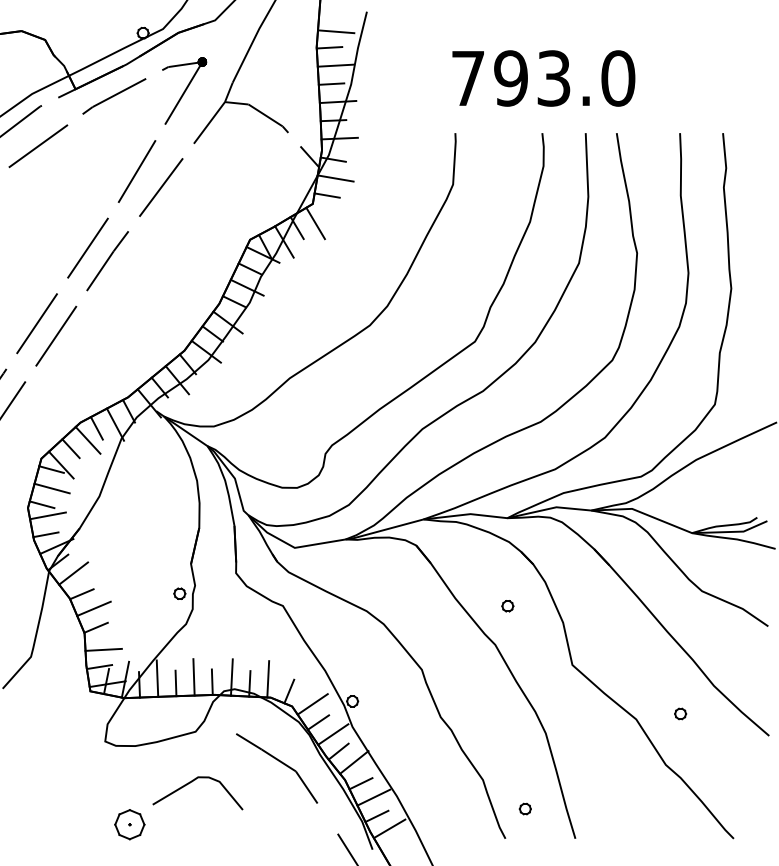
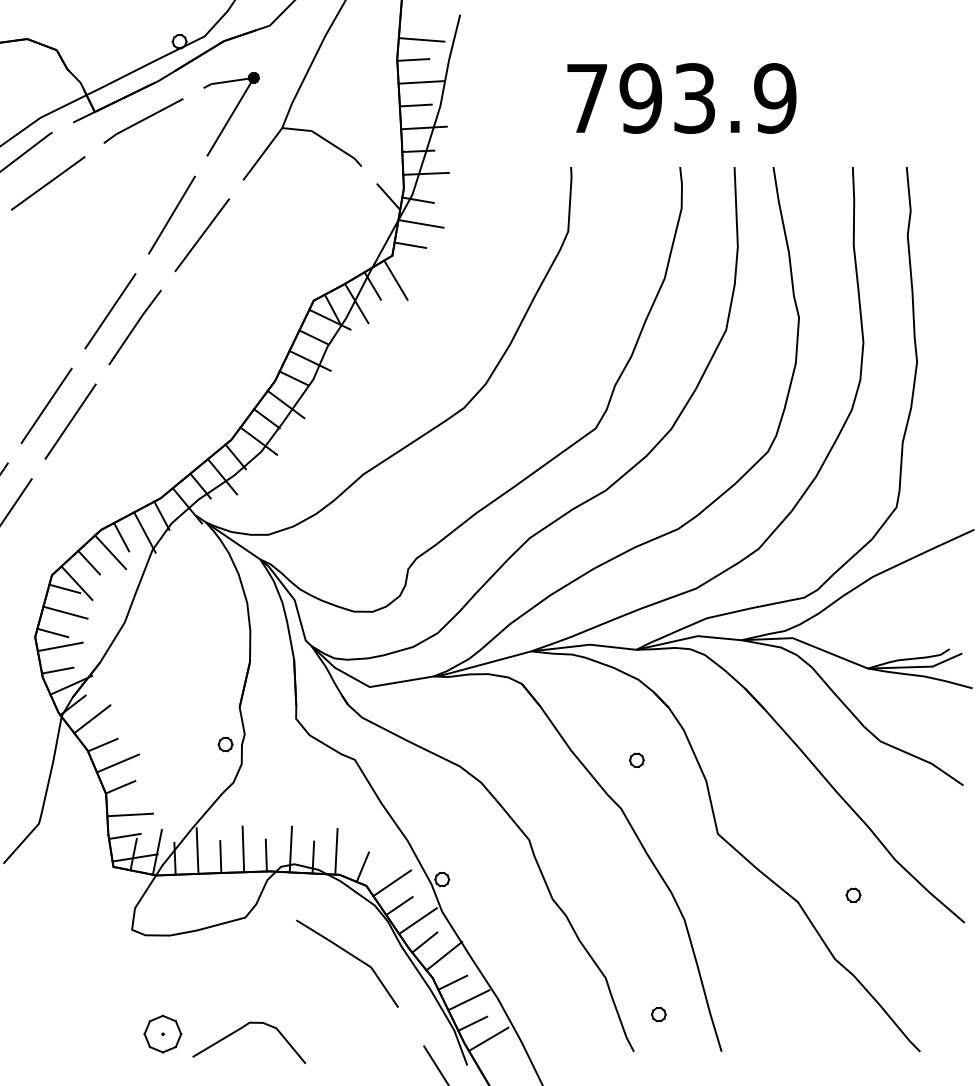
text: (618, 78) -> (775, 98), 793.0 -> 793.9
curve: (191, 782) -> (241, 1029), moved

